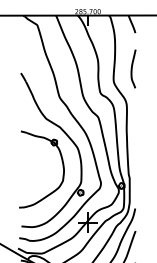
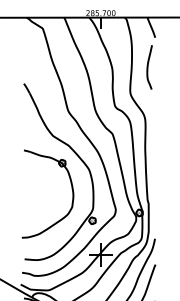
curve: (132, 68) -> (148, 66), moved

